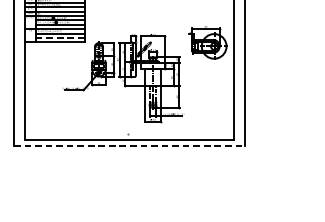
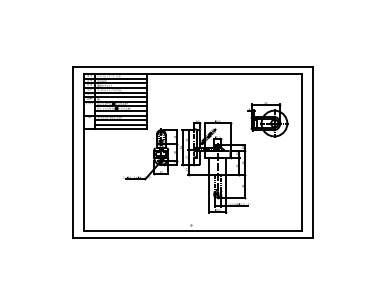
line: (60, 37) -> (121, 124), dashed -> solid
part: (207, 42) -> (267, 119), moved
line: (129, 146) -> (193, 237), dashed -> solid

